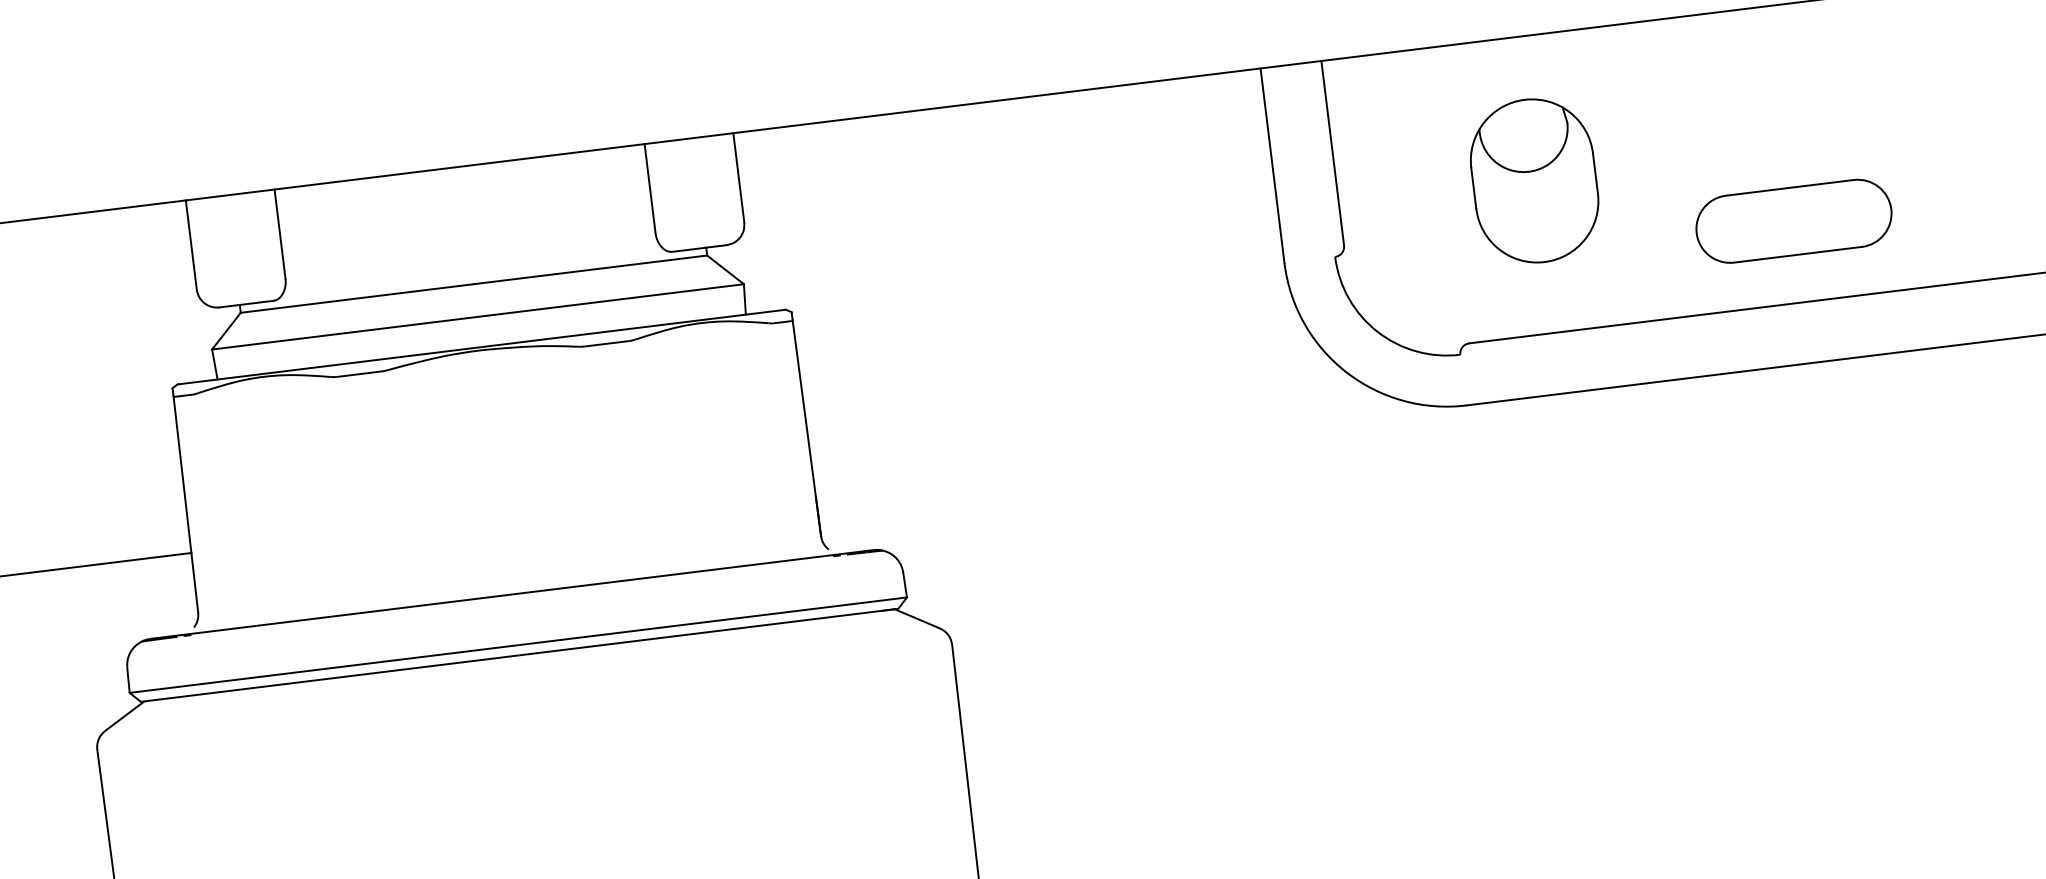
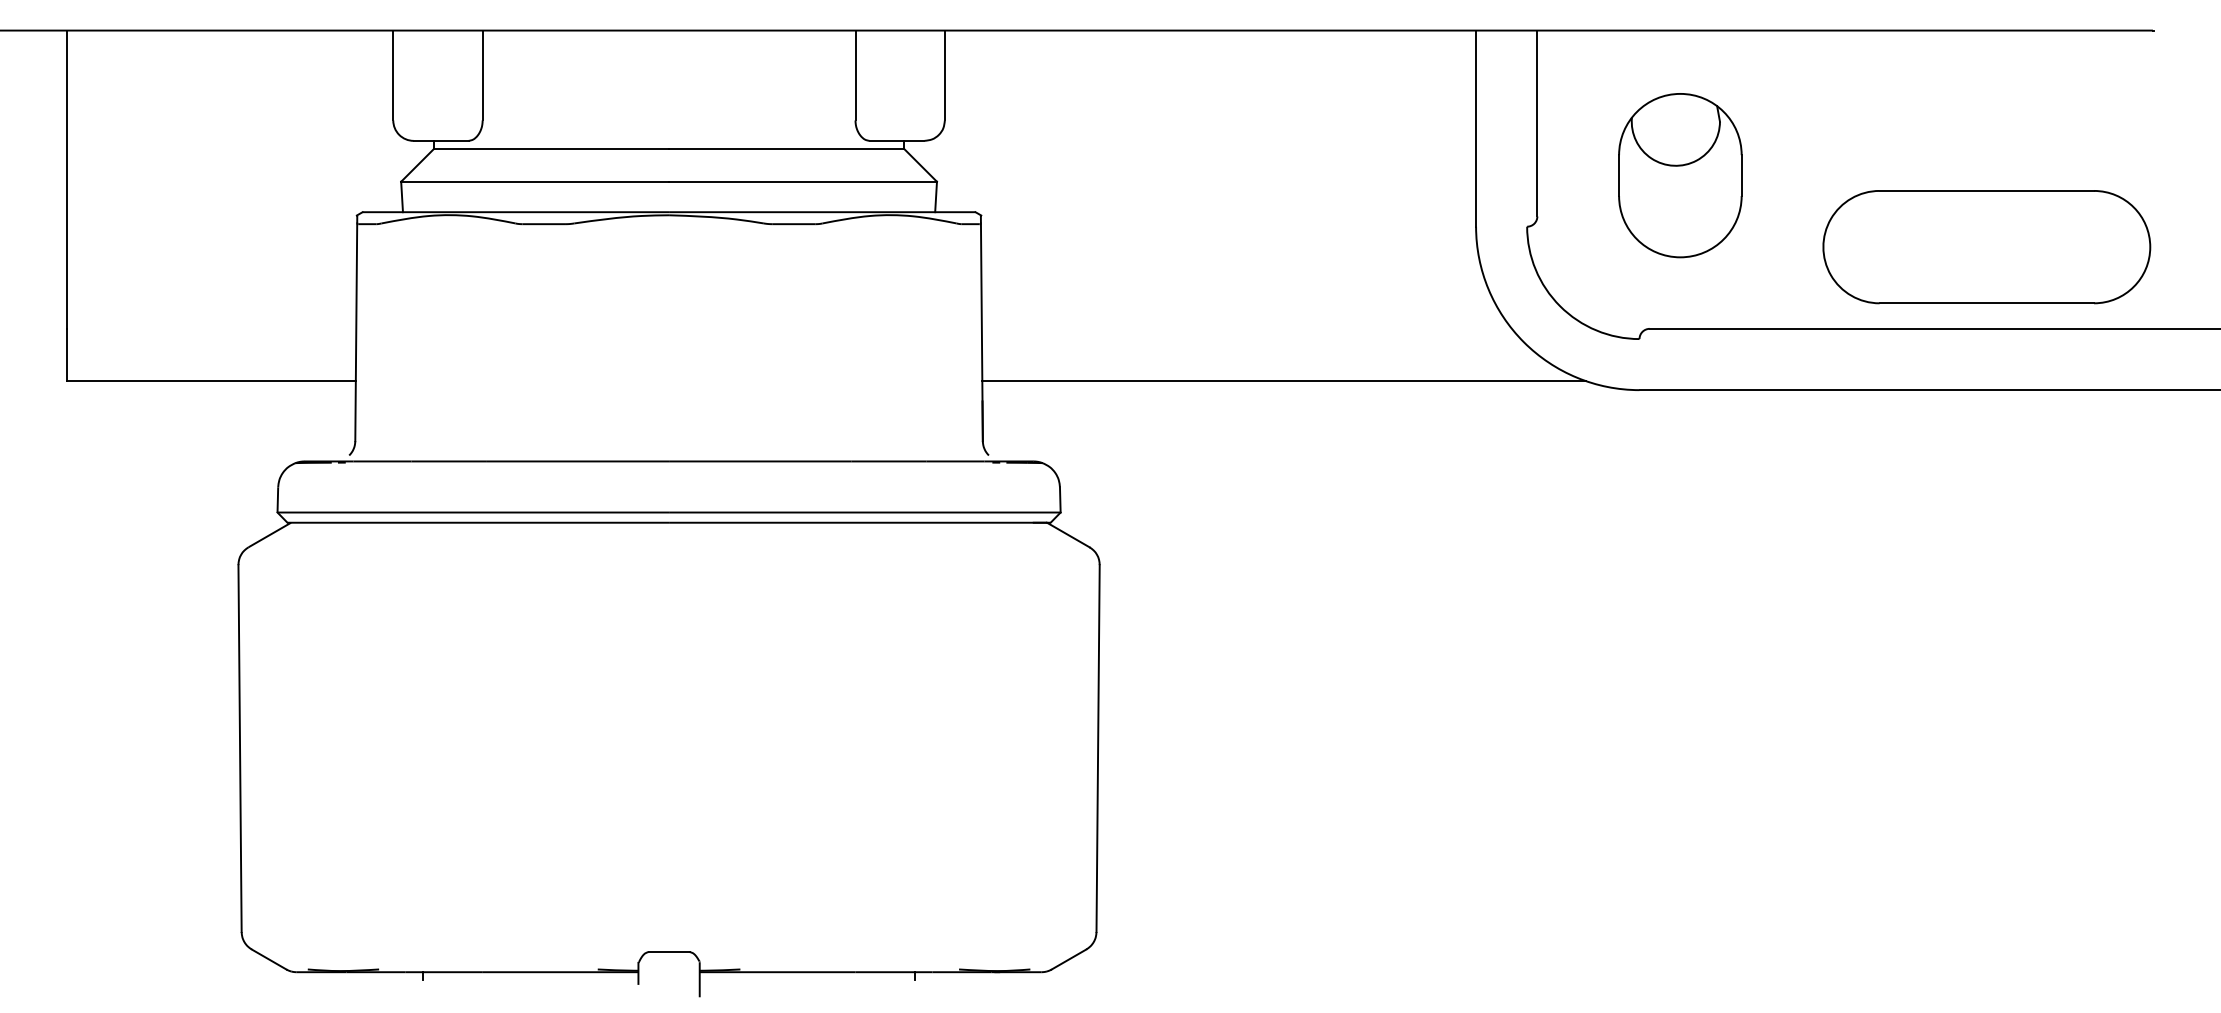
part: (1534, 180) -> (1680, 175), moved
part: (1793, 221) -> (1986, 247), size x1.67
line: (1113, 440) -> (1284, 381), added

